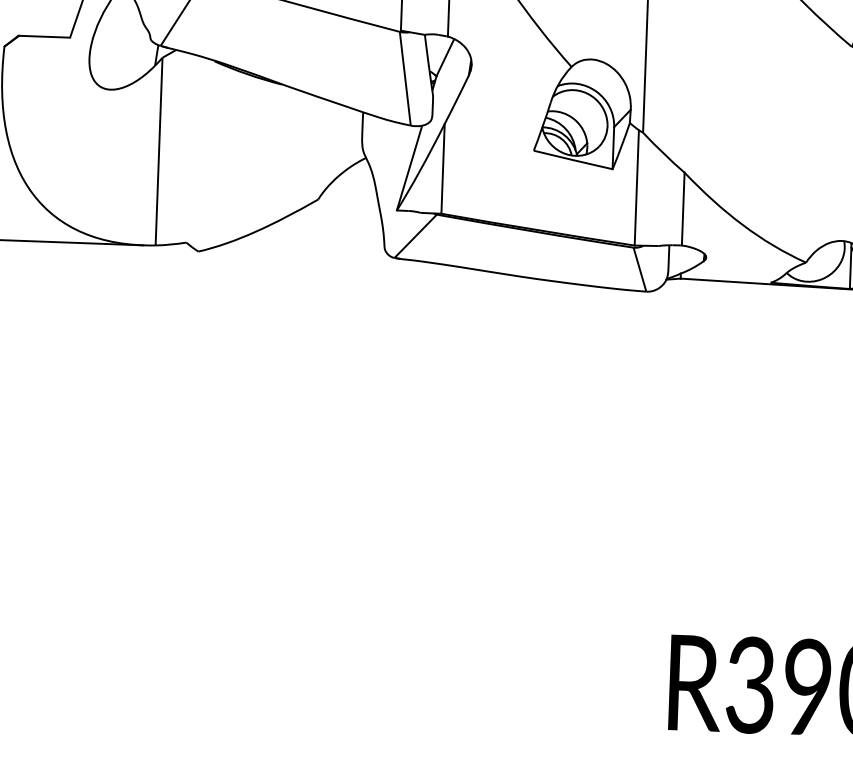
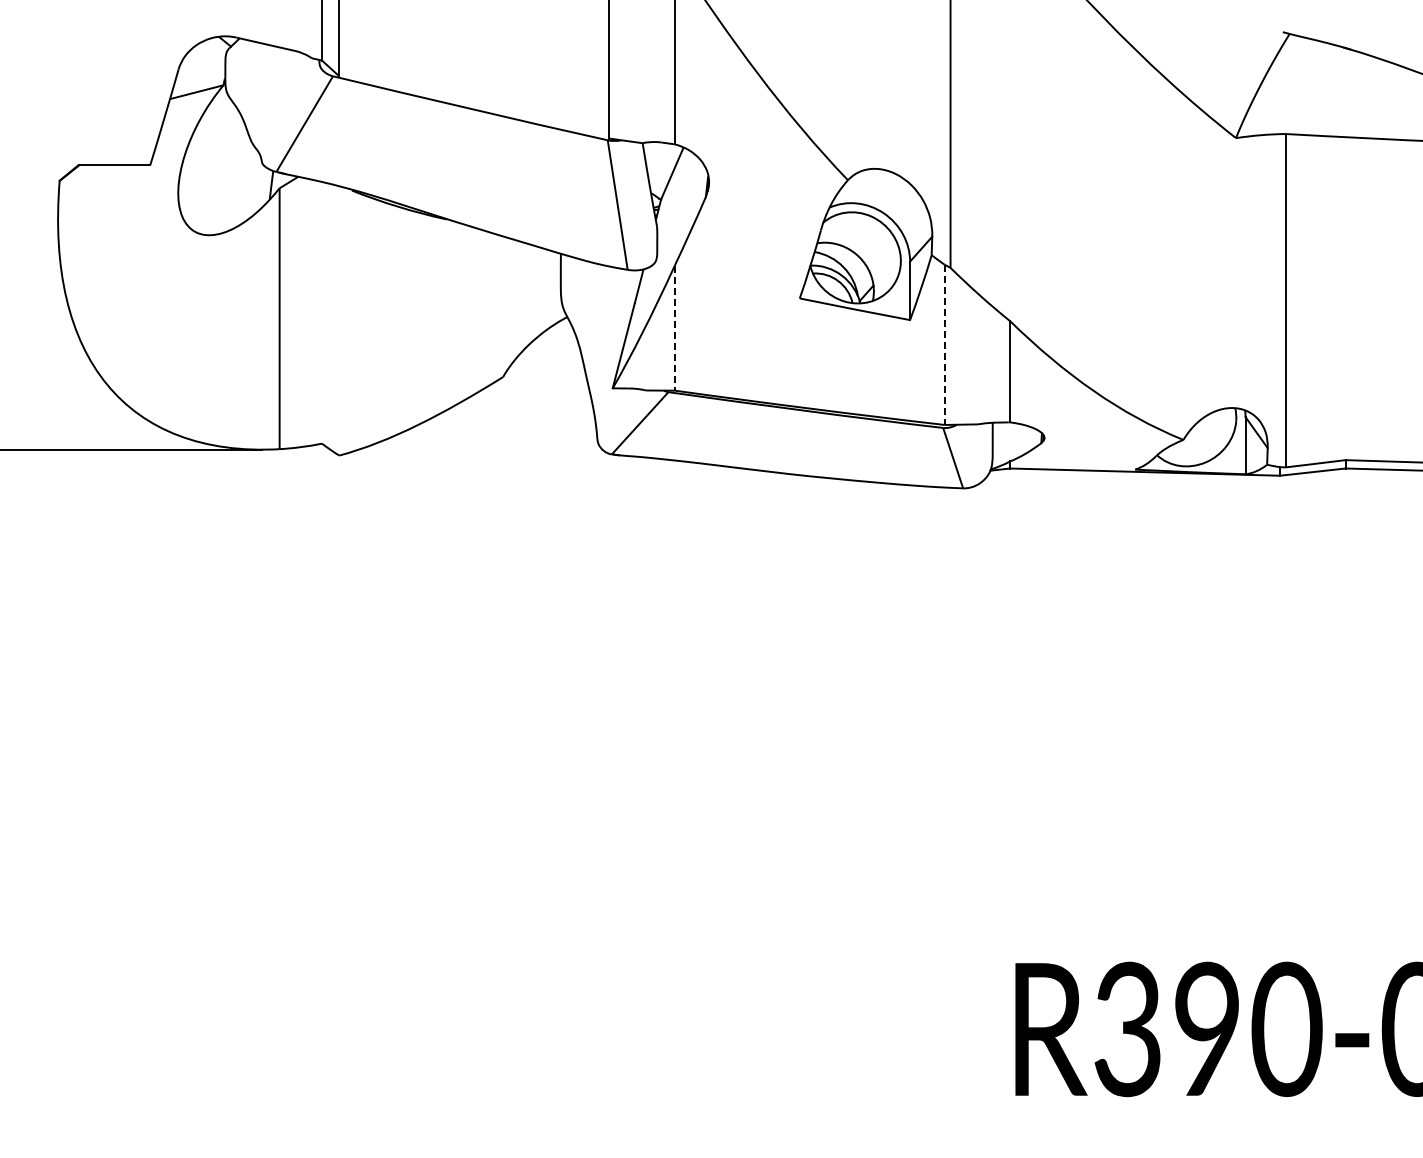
line: (442, 169) -> (674, 328), solid -> dashed
line: (636, 188) -> (944, 345), solid -> dashed

